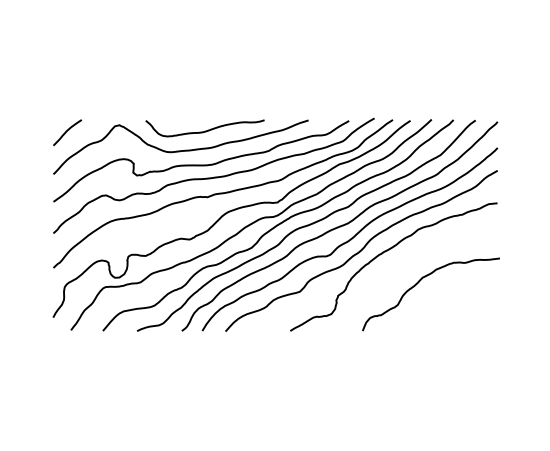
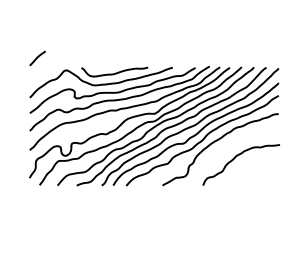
line: (67, 132) -> (37, 58), moved

